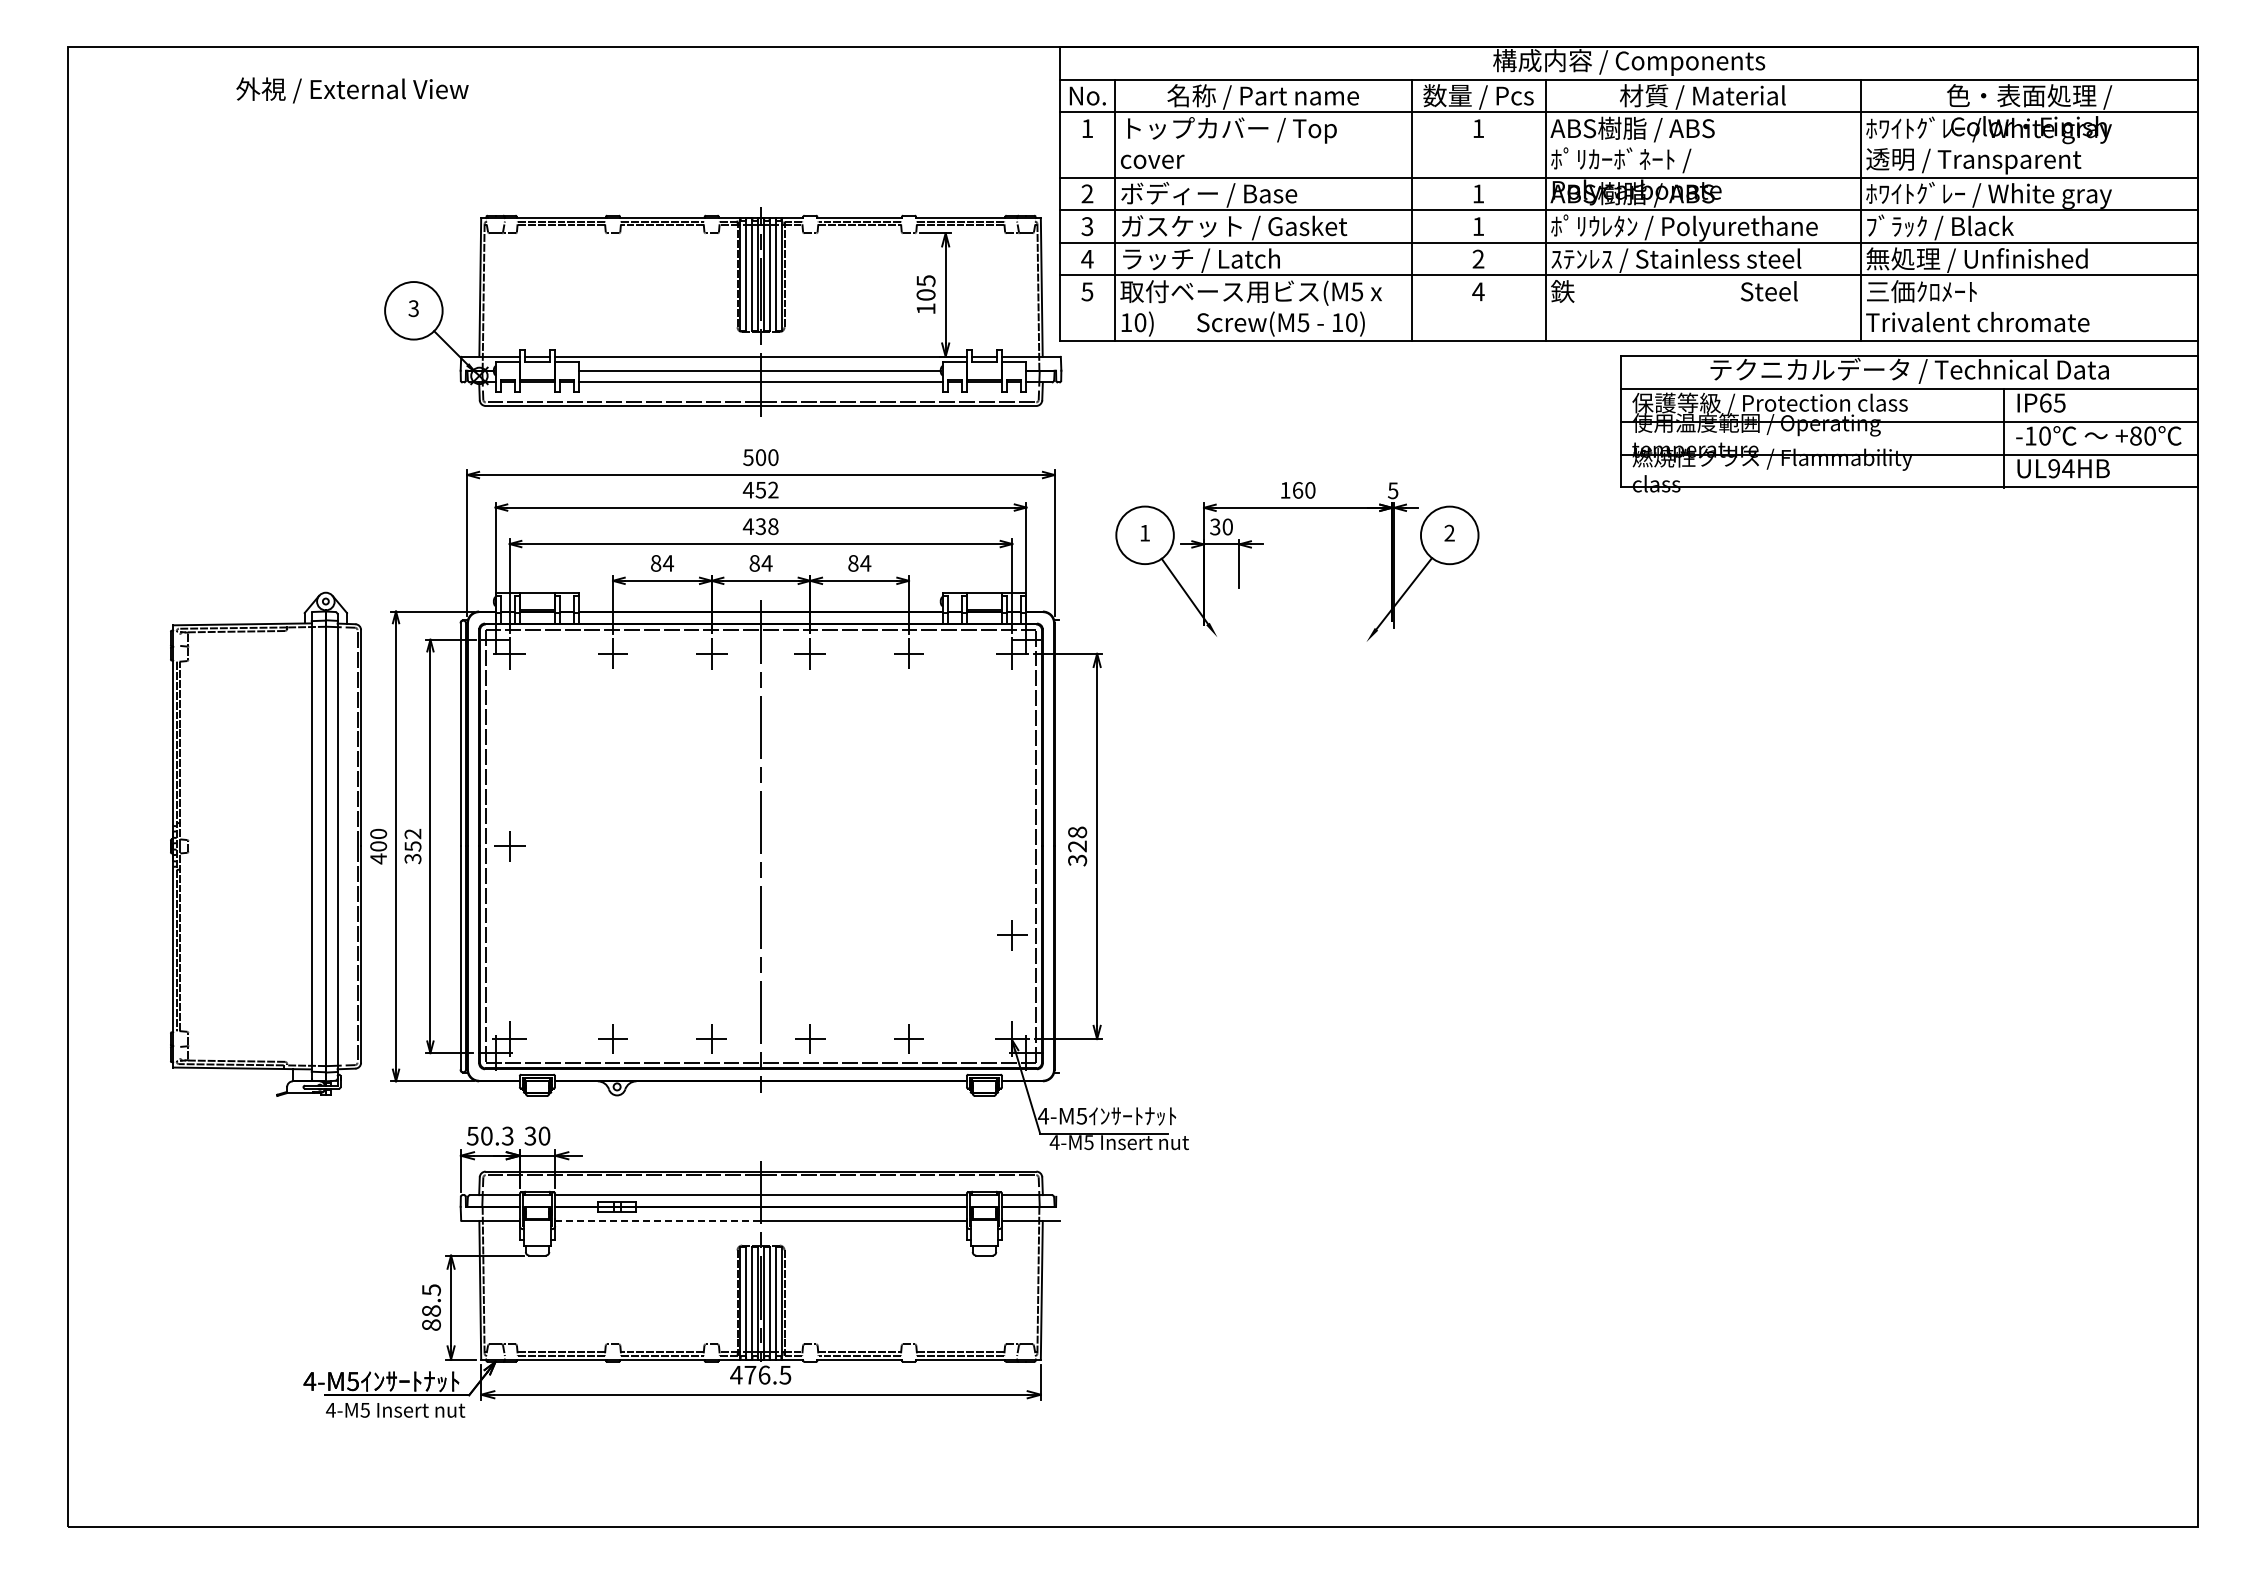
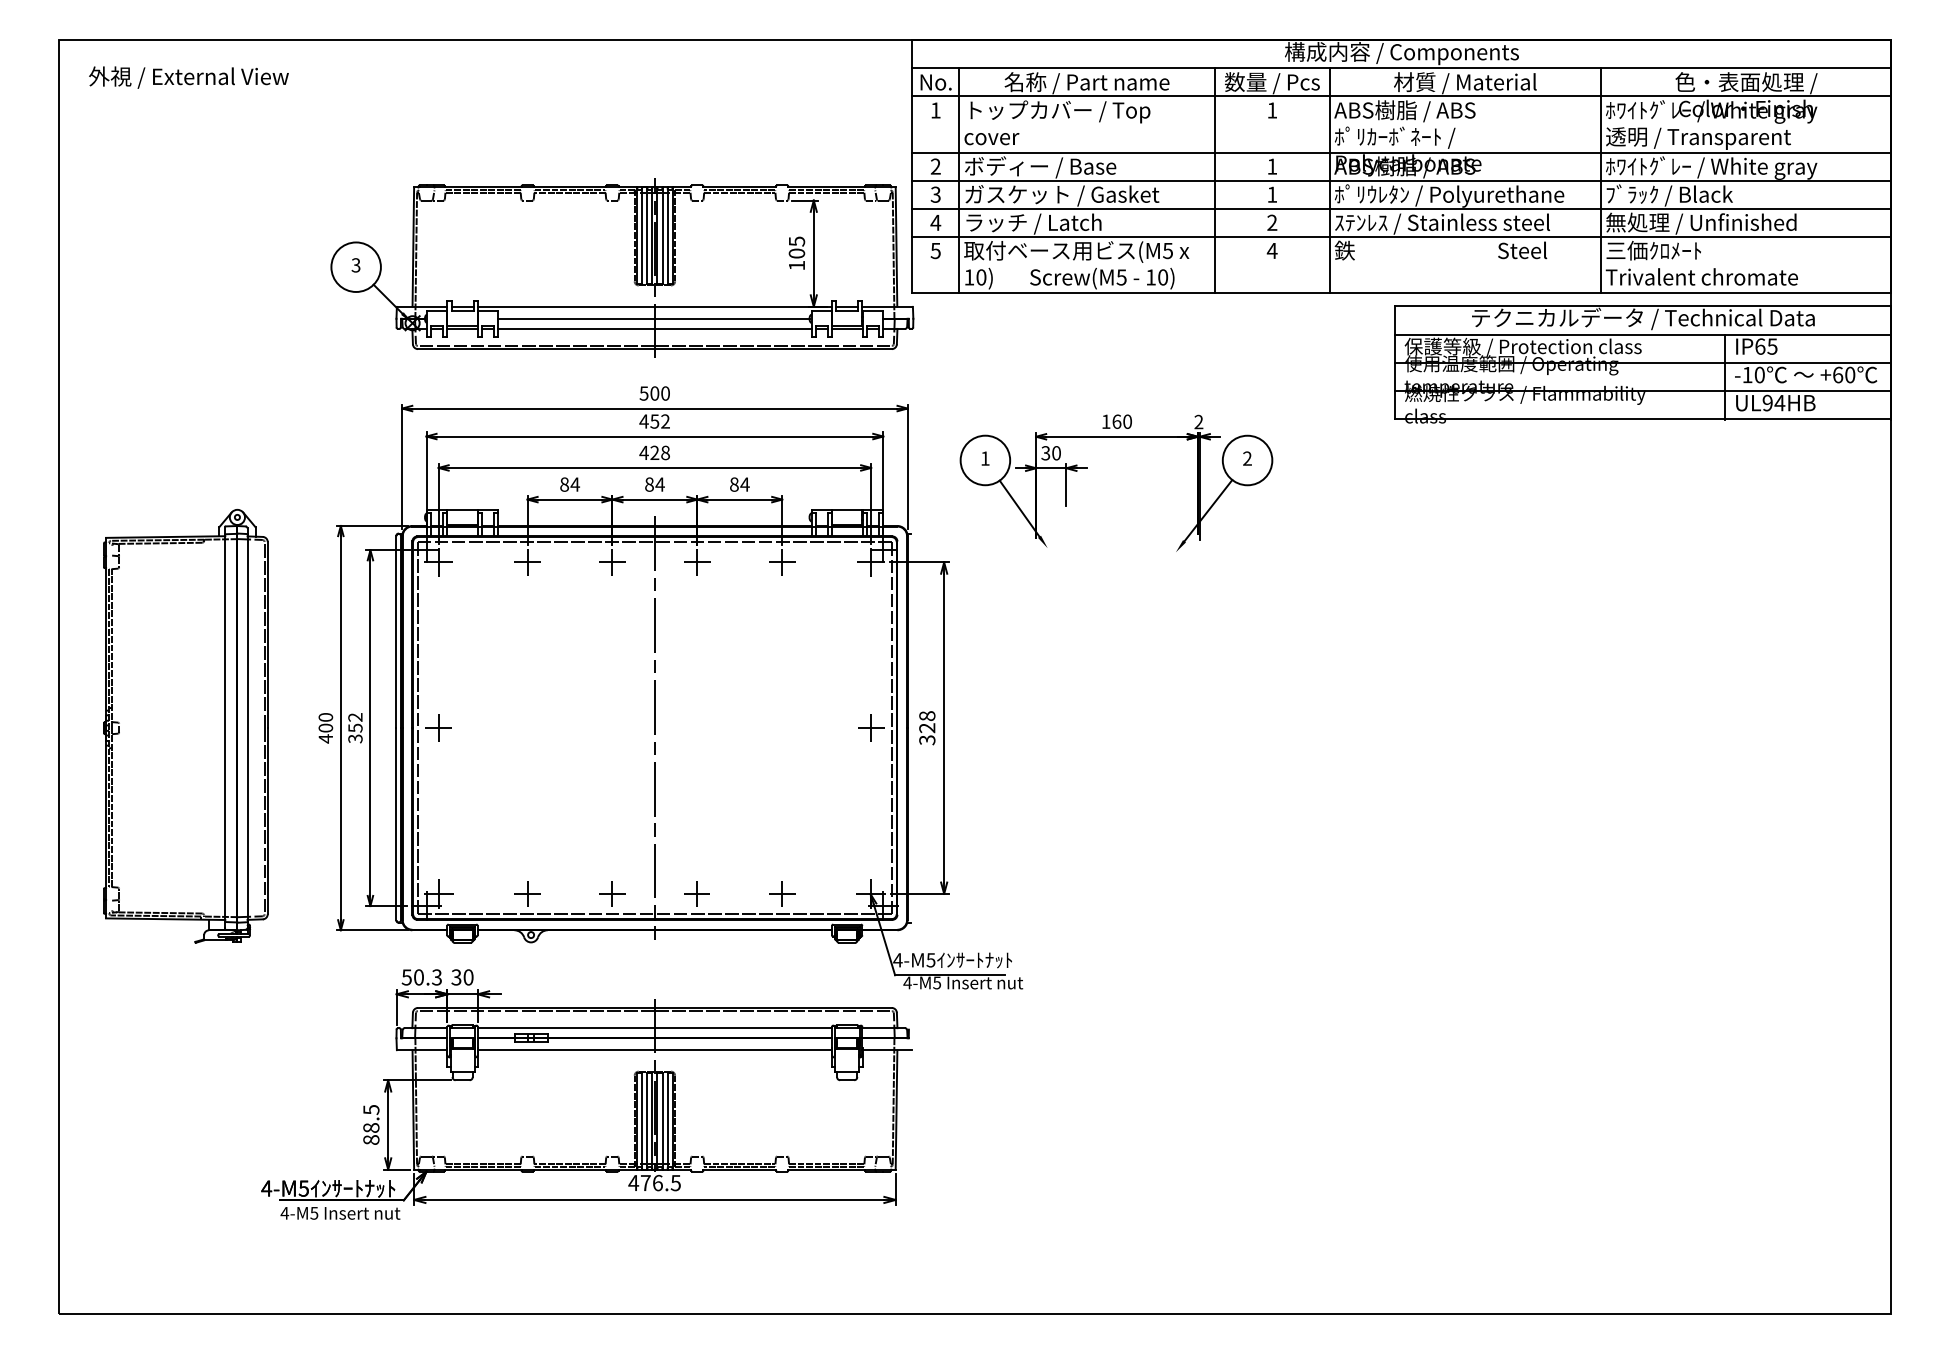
text: (352, 90) -> (188, 77), moved
text: (2135, 435) -> (1837, 374), +80 -> +60
text: (1393, 490) -> (1199, 421), 5 -> 2
text: (760, 527) -> (654, 453), 438 -> 428
part: (265, 843) -> (185, 725), moved
part: (1012, 935) -> (871, 728), moved
line: (658, 1220) -> (566, 1050), dashed -> solid

